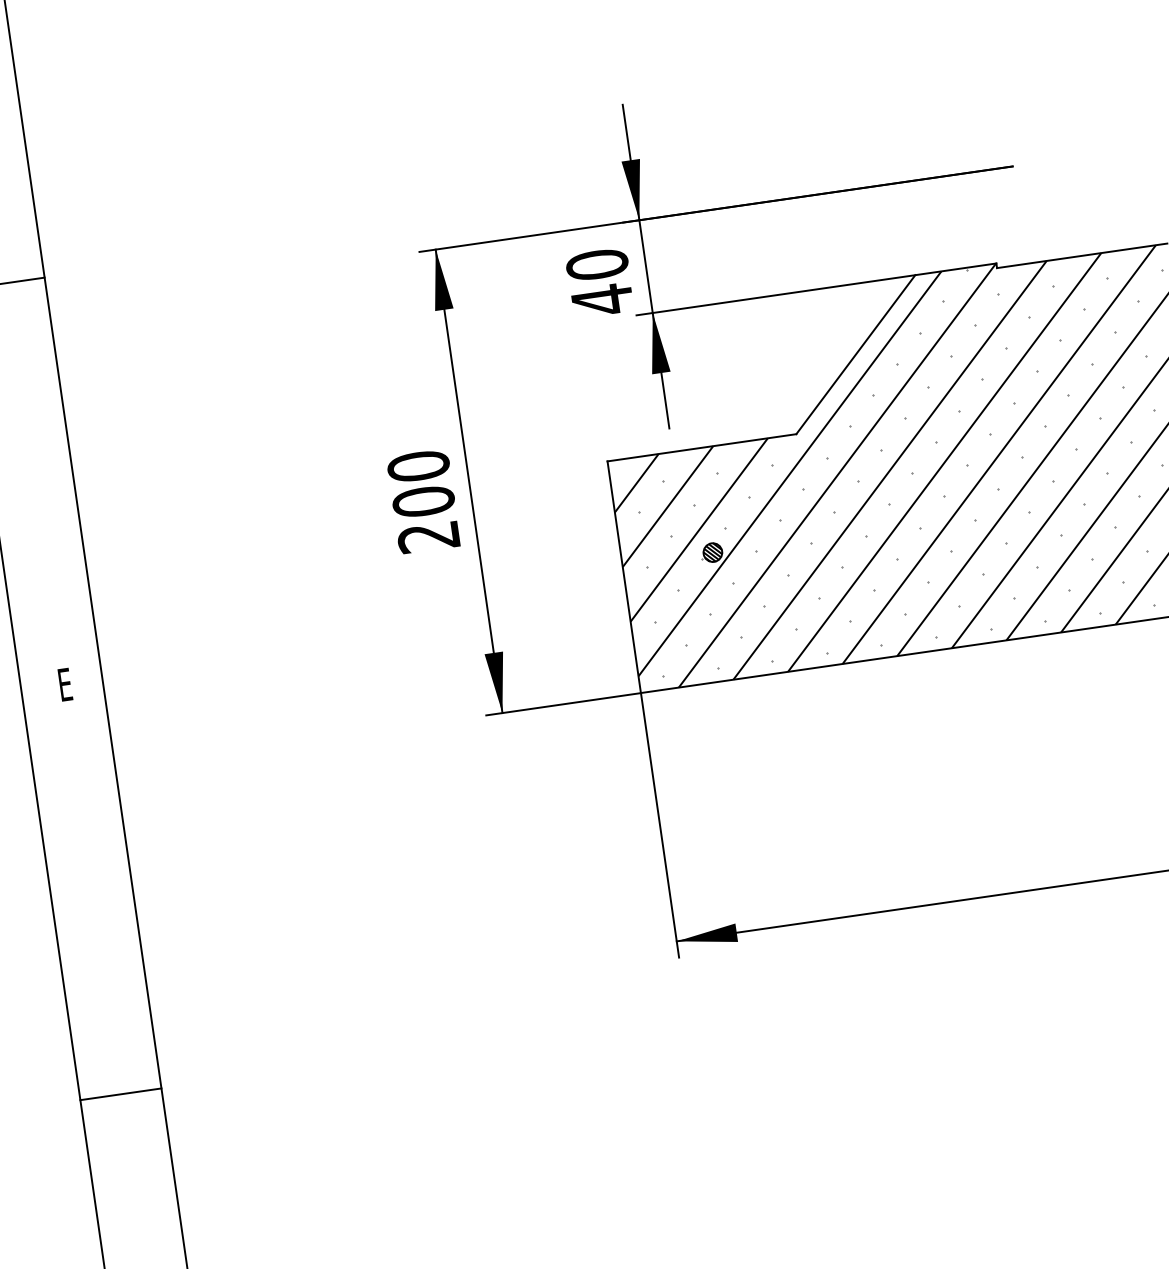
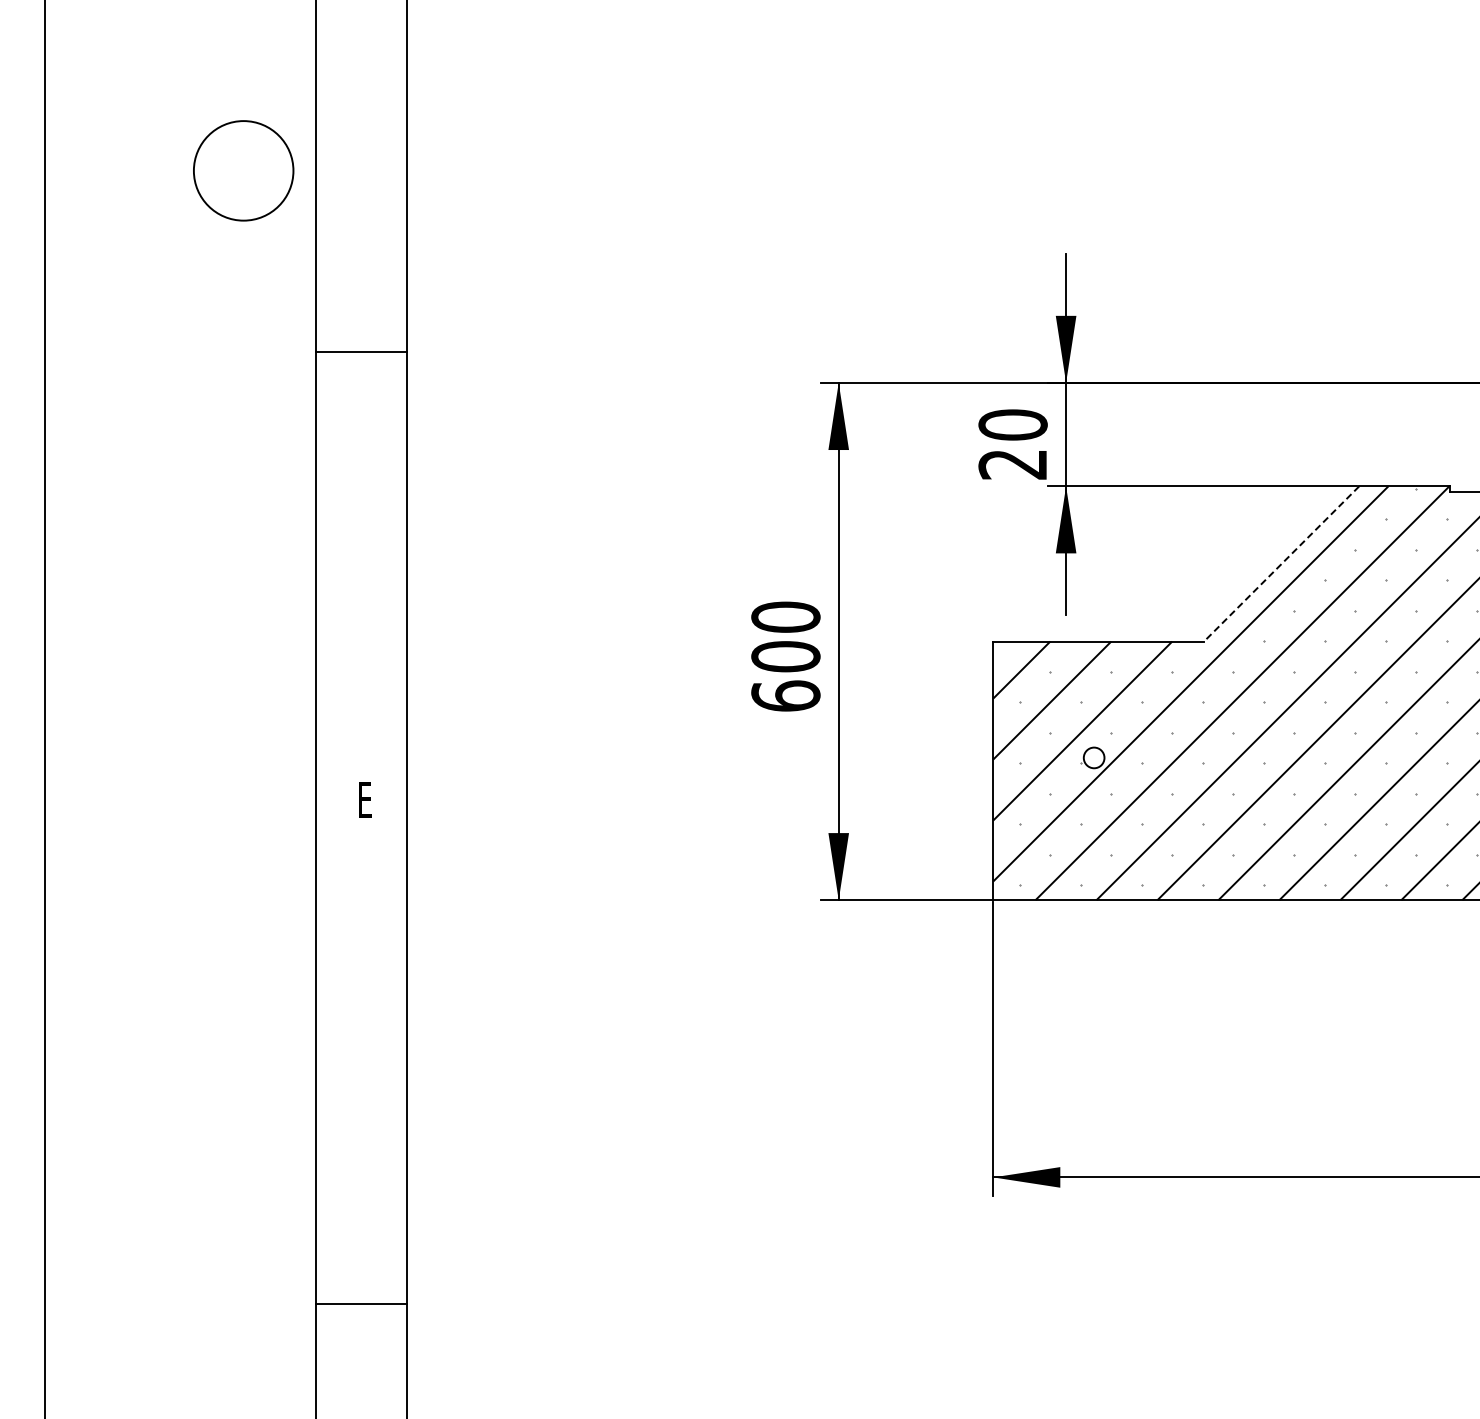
text: (601, 300) -> (1012, 464), 40 -> 20
line: (855, 354) -> (1281, 563), solid -> dashed
text: (428, 536) -> (785, 695), 200 -> 600
hatch: (712, 552) -> (1093, 757), removed
line: (121, 1094) -> (361, 1304), moved

